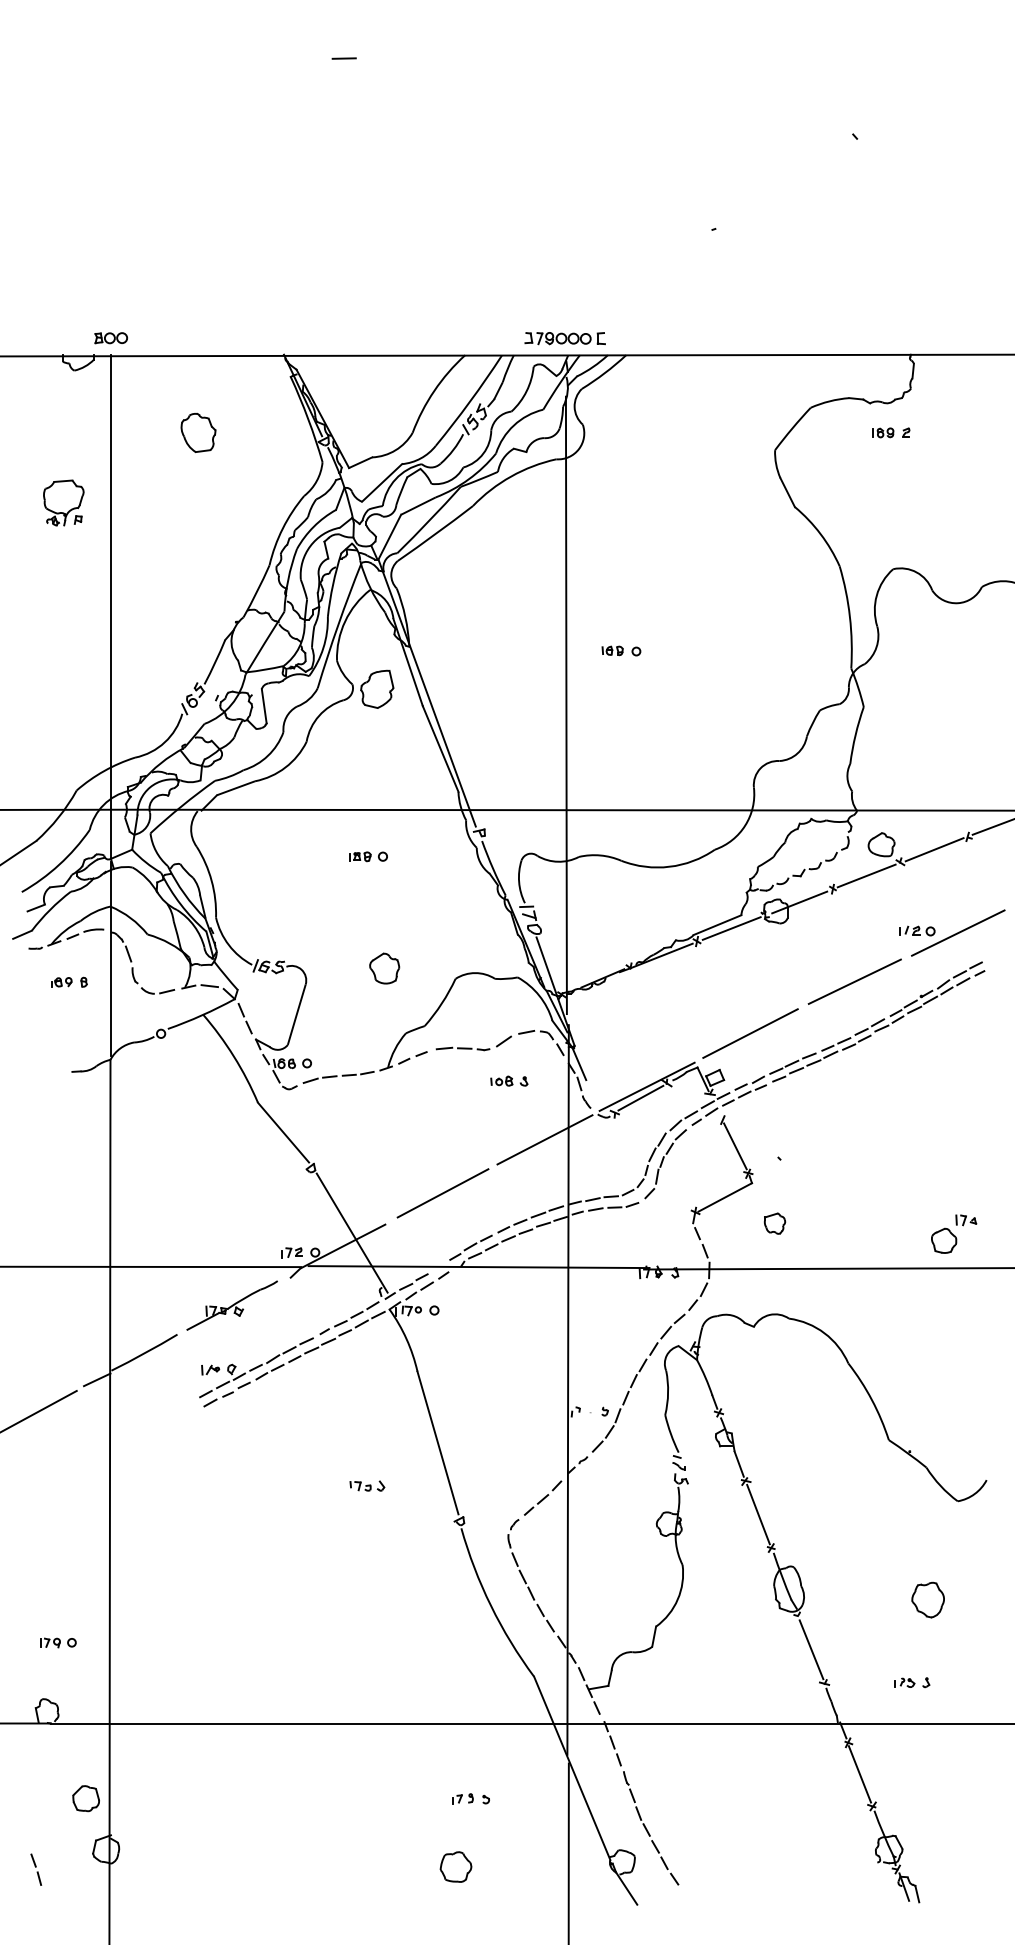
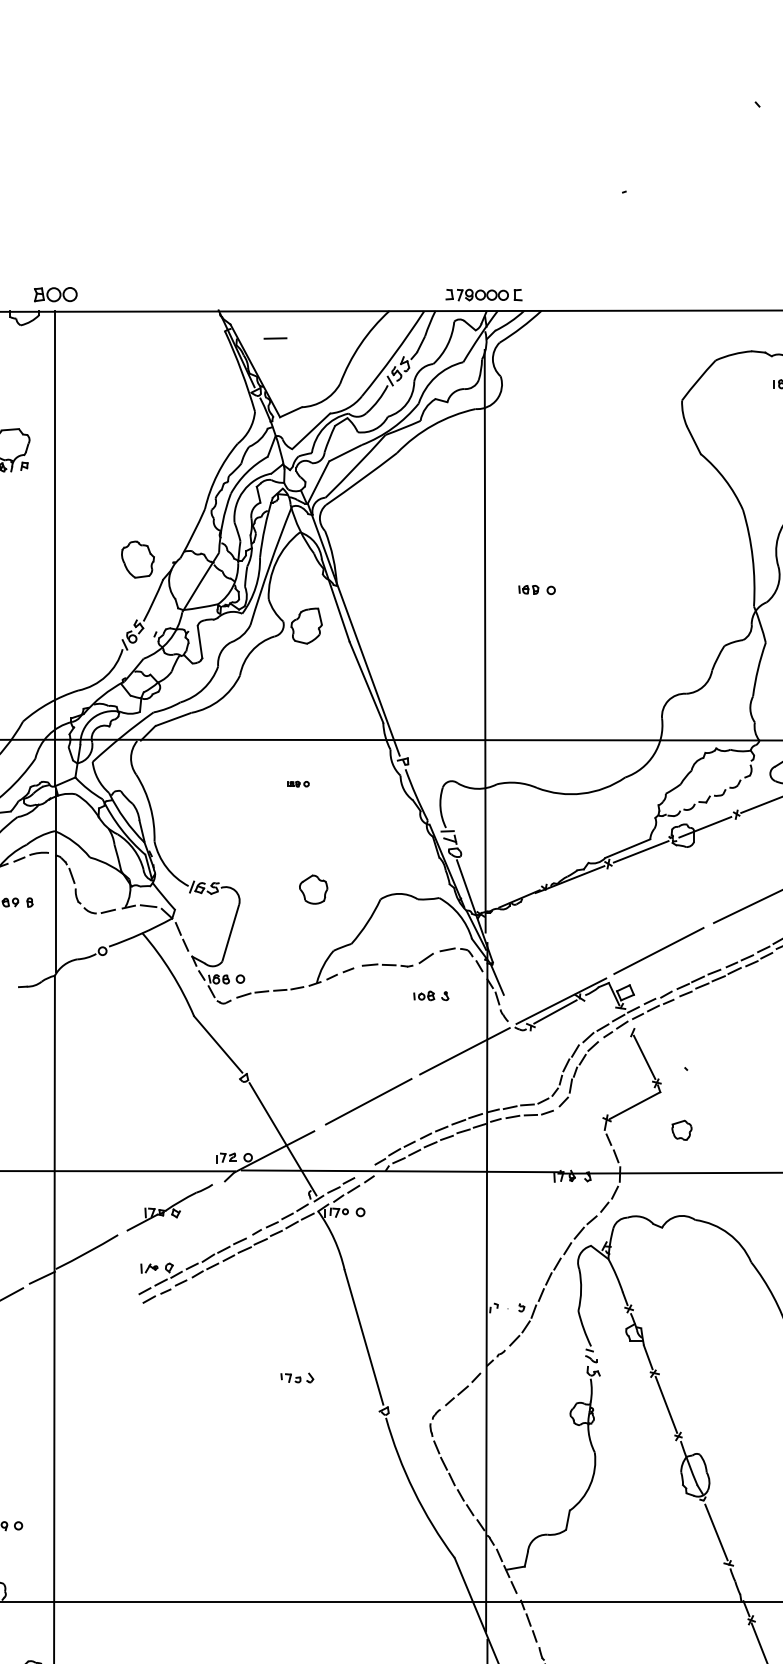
line: (343, 58) -> (274, 338), moved
part: (110, 338) -> (54, 295), size x1.4
part: (198, 432) -> (137, 559), moved
part: (368, 856) -> (298, 783), size x0.6

